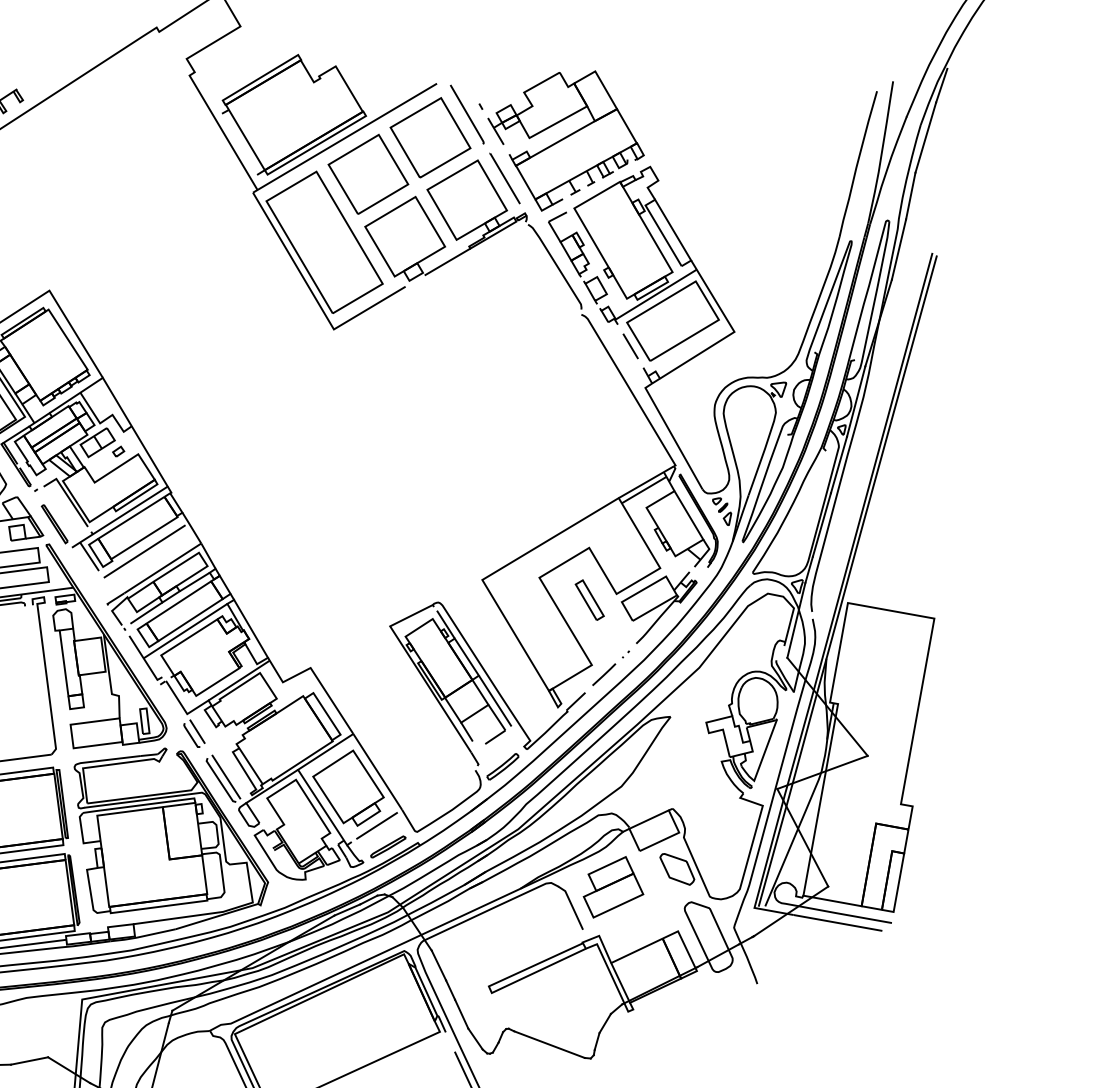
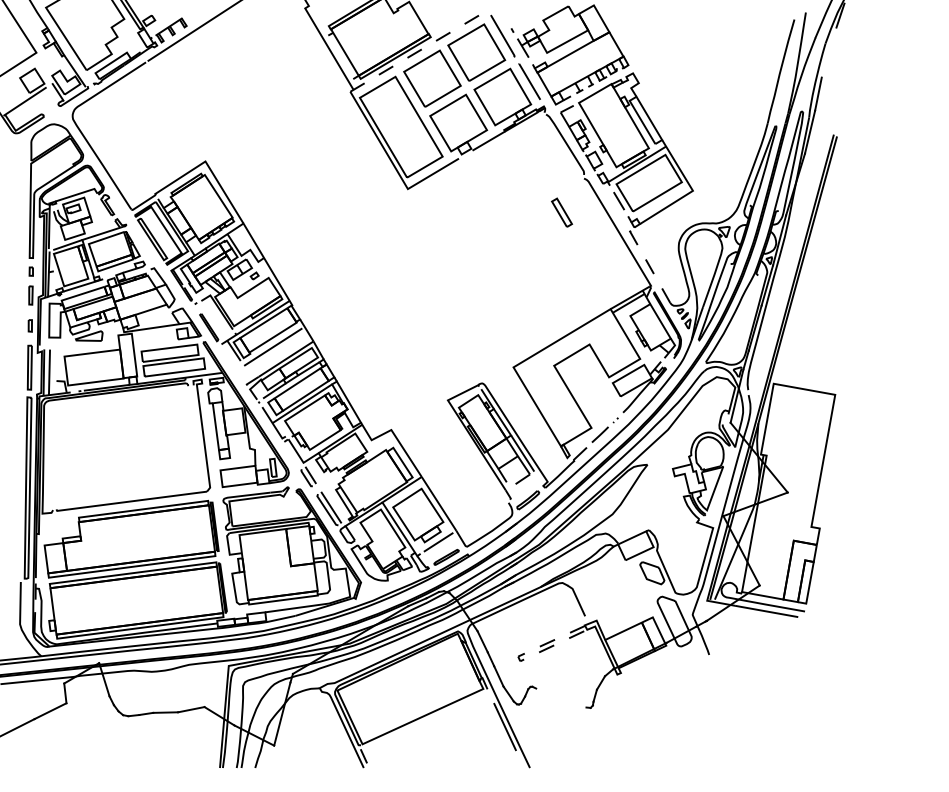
line: (345, 137) -> (416, 52), solid -> dashed
line: (924, 137) -> (828, 52), removed
line: (671, 434) -> (648, 263), solid -> dashed
part: (590, 599) -> (562, 212), moved
part: (612, 886) -> (606, 585), removed
line: (490, 990) -> (519, 659), solid -> dashed
line: (549, 1043) -> (561, 697), removed

